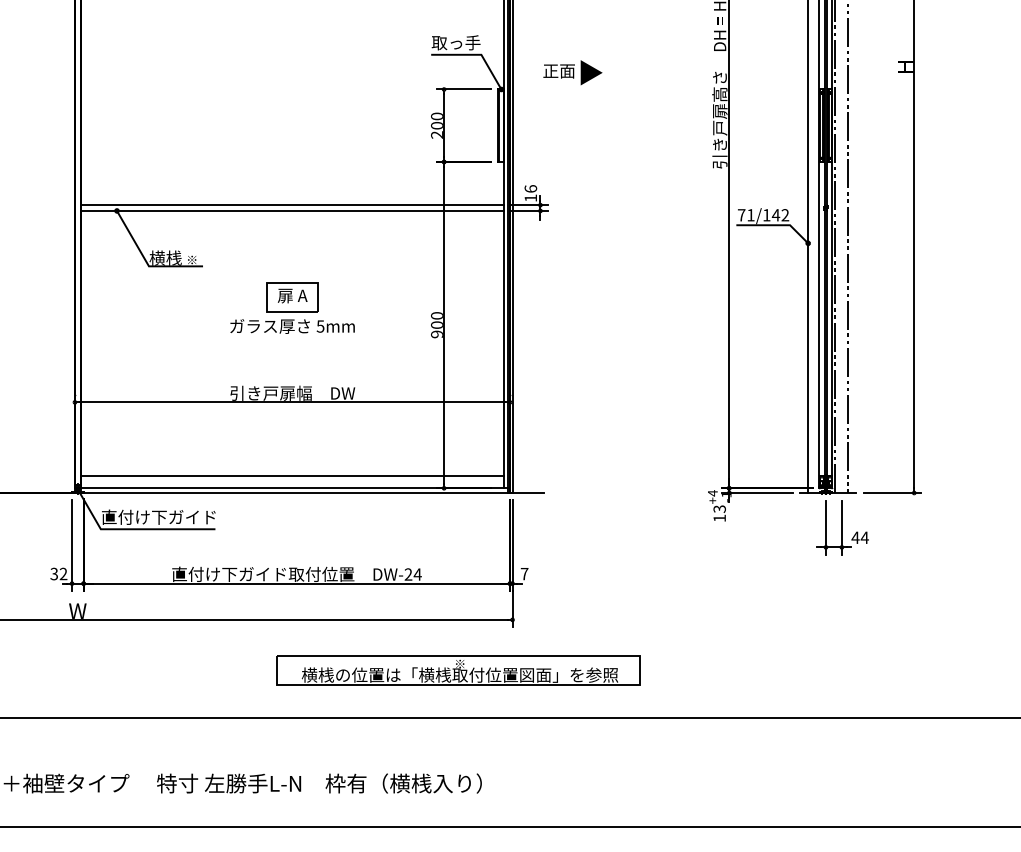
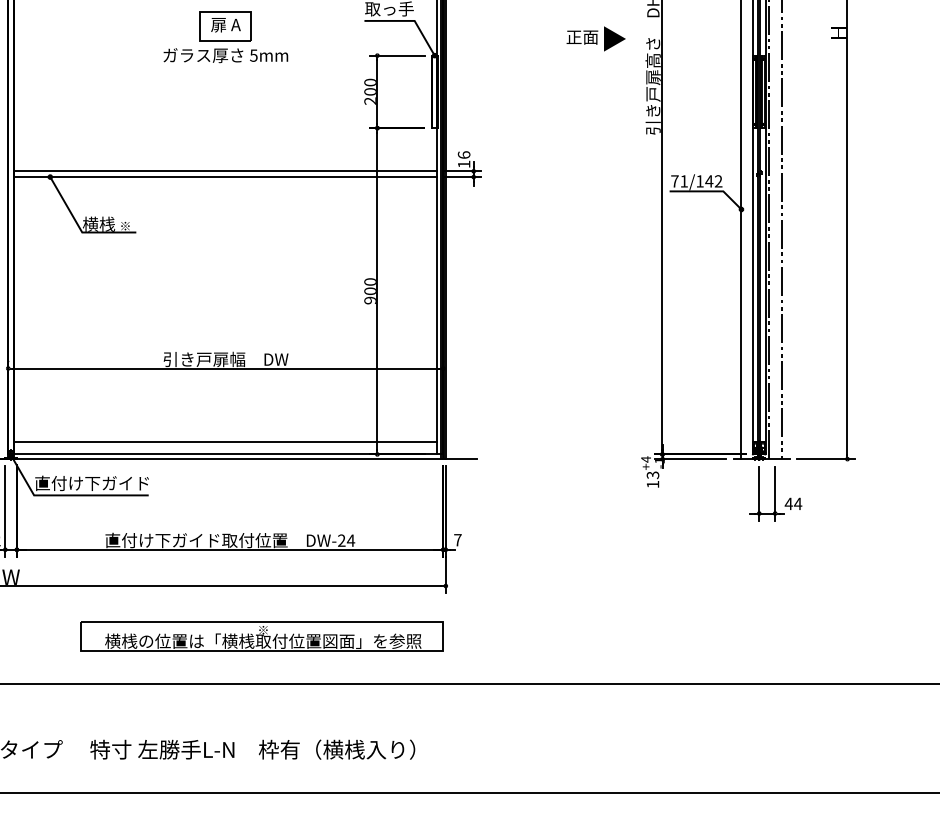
text: (572, 72) -> (595, 38), moved
part: (292, 307) -> (225, 36), moved
part: (458, 670) -> (261, 636), moved

